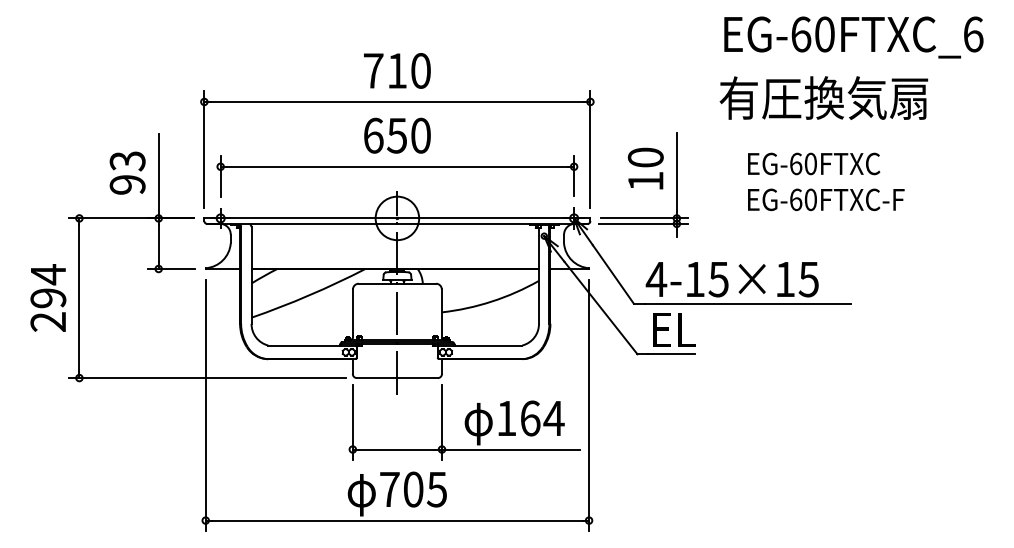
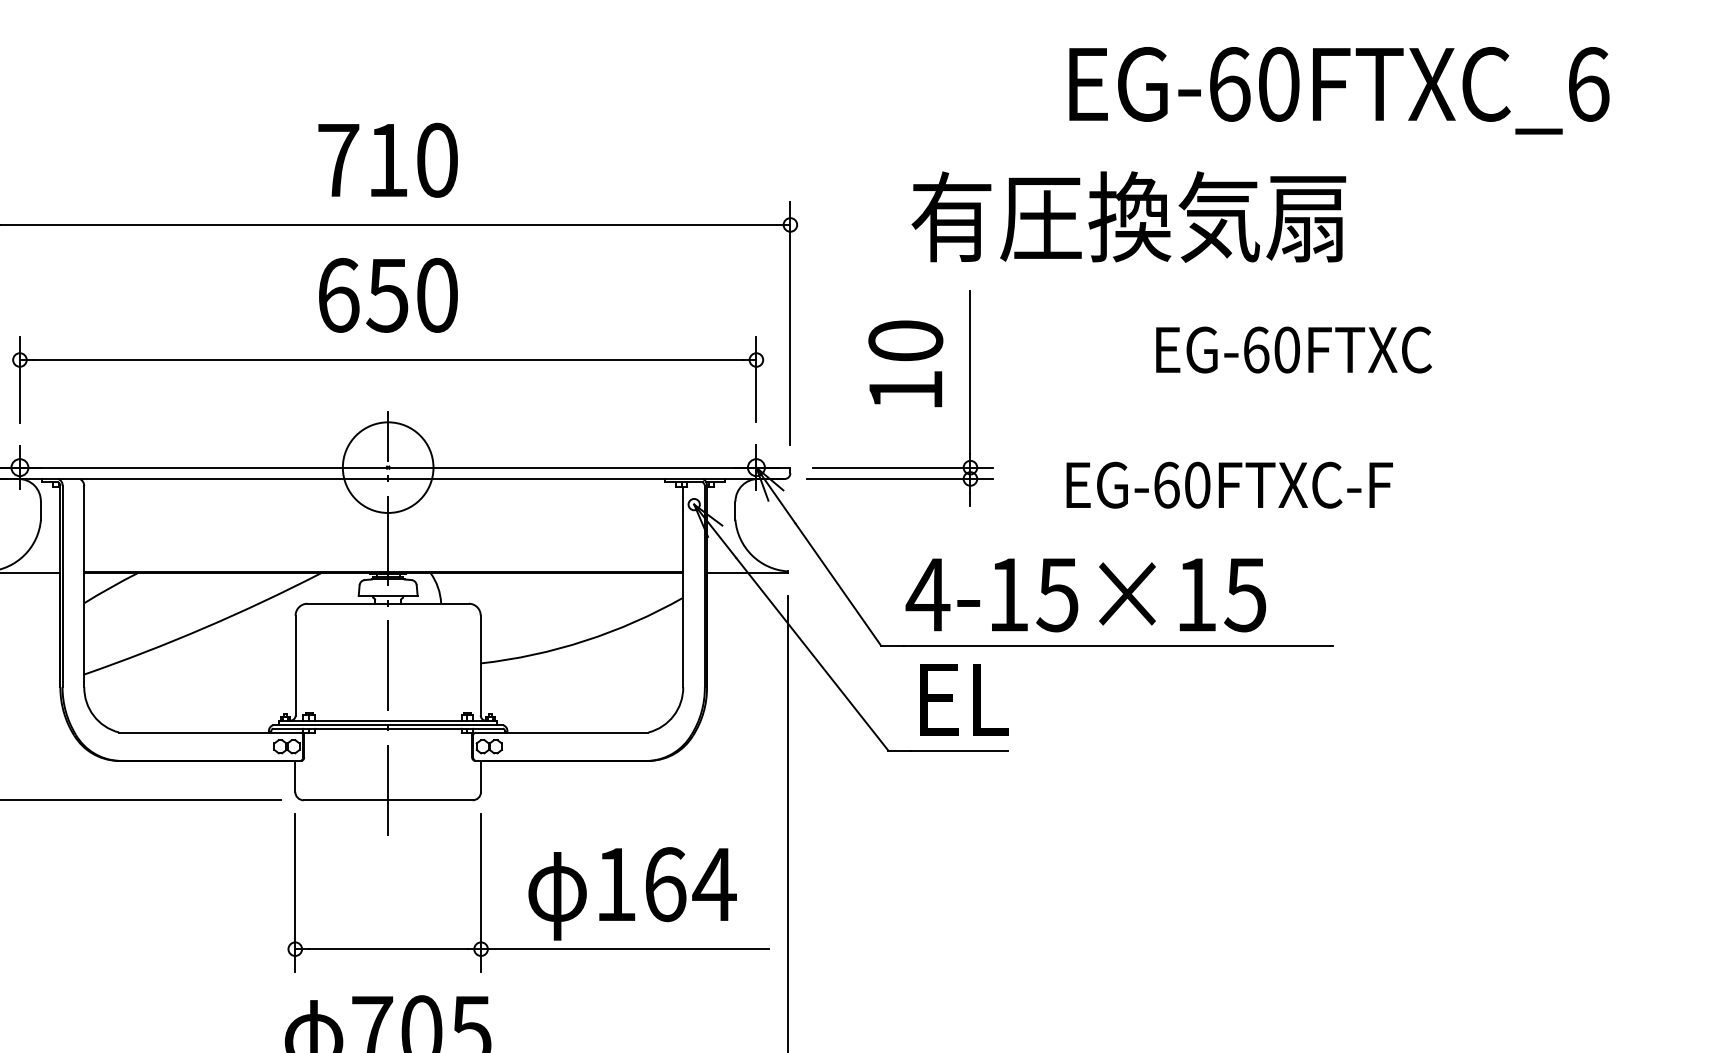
text: (823, 97) -> (1128, 215), moved
text: (814, 163) -> (1294, 349), moved
text: (826, 199) -> (1230, 484), moved

